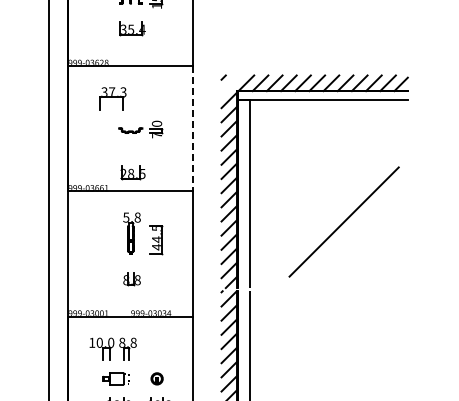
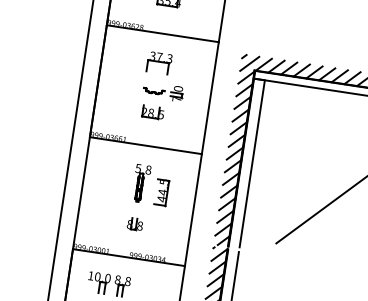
line: (230, 84) -> (249, 63), added
part: (112, 98) -> (159, 62), moved
line: (193, 128) -> (210, 98), dashed -> solid
part: (132, 172) -> (152, 112), moved

